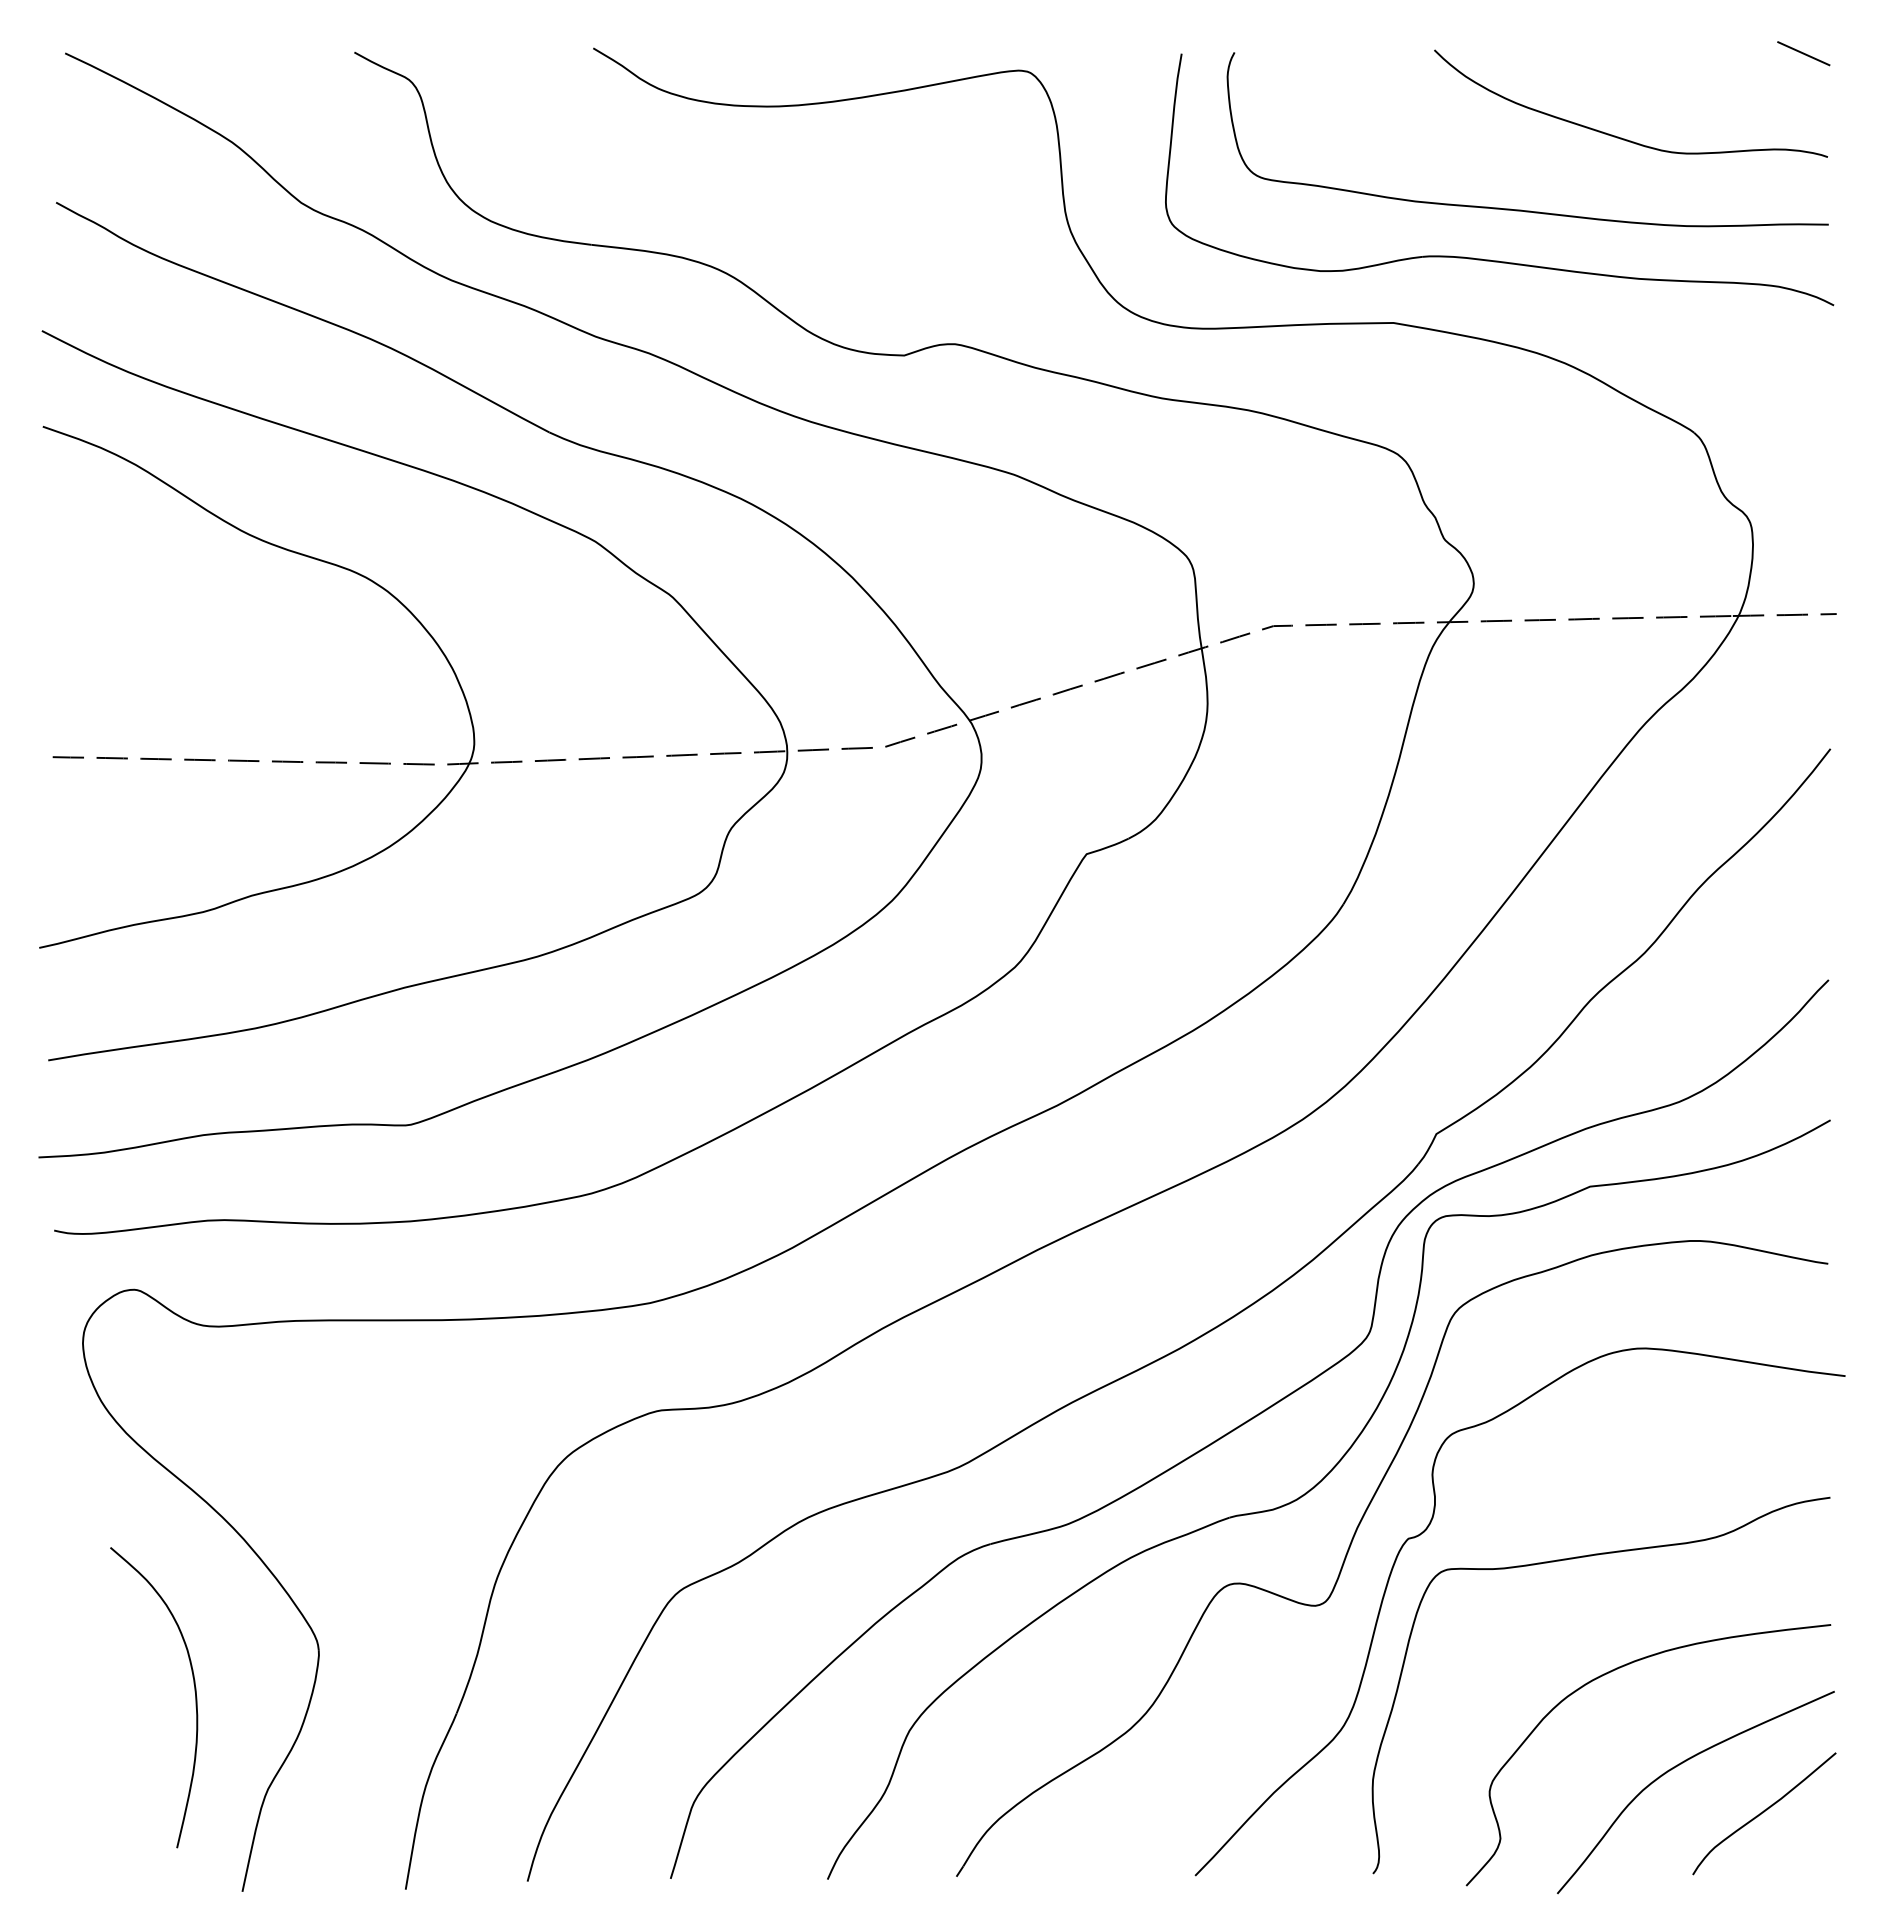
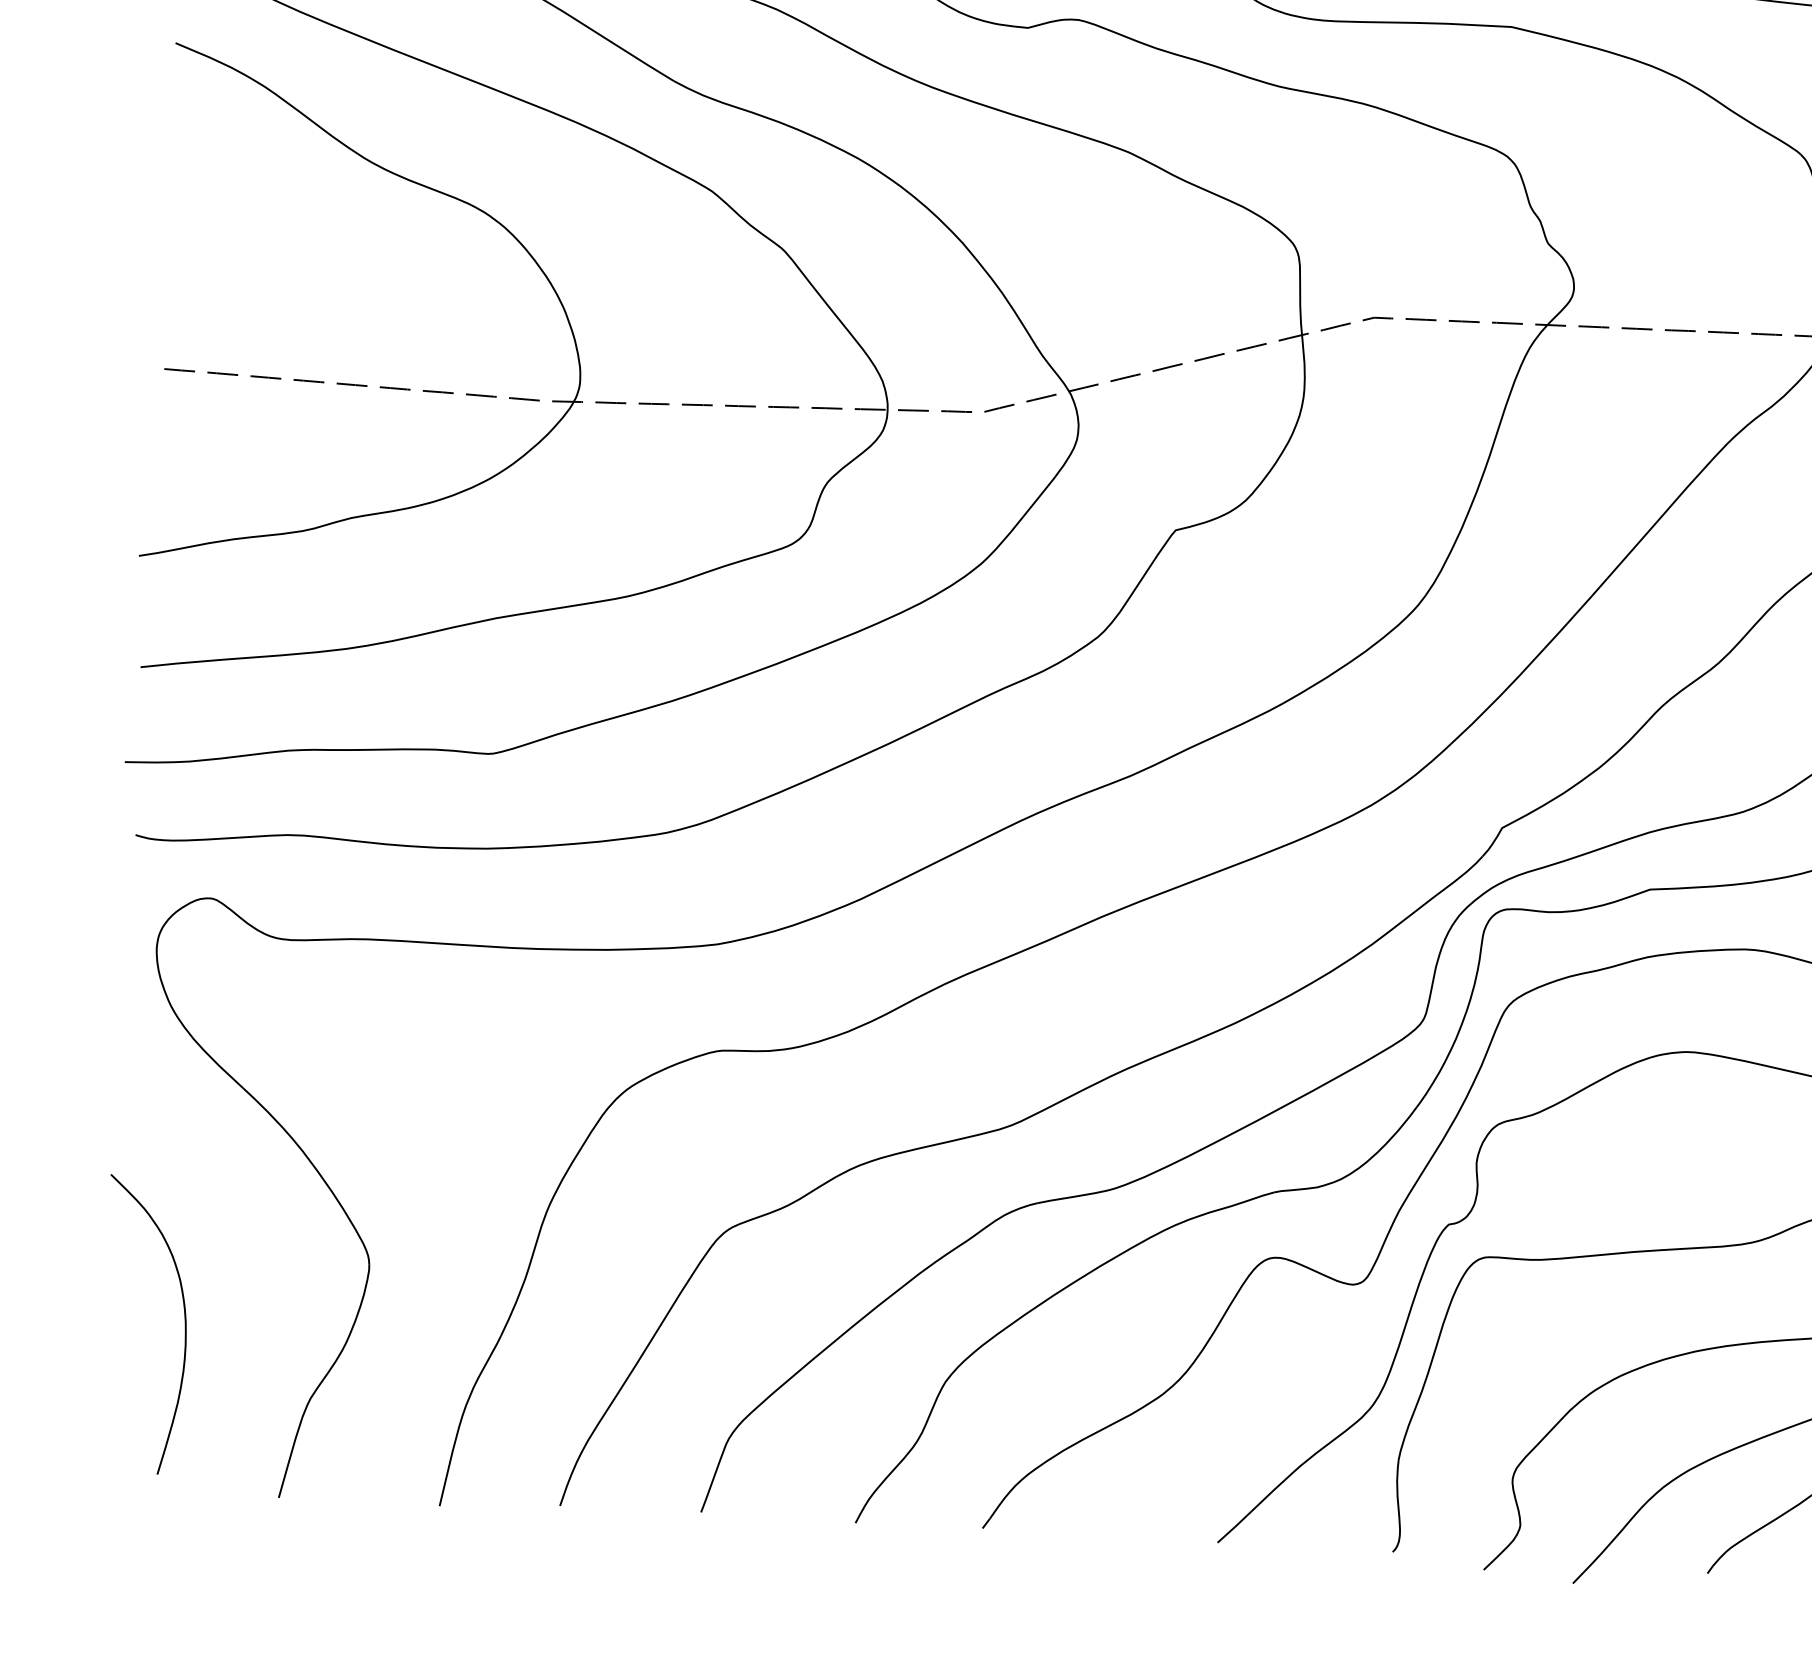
curve: (194, 1691) -> (184, 1321), moved

